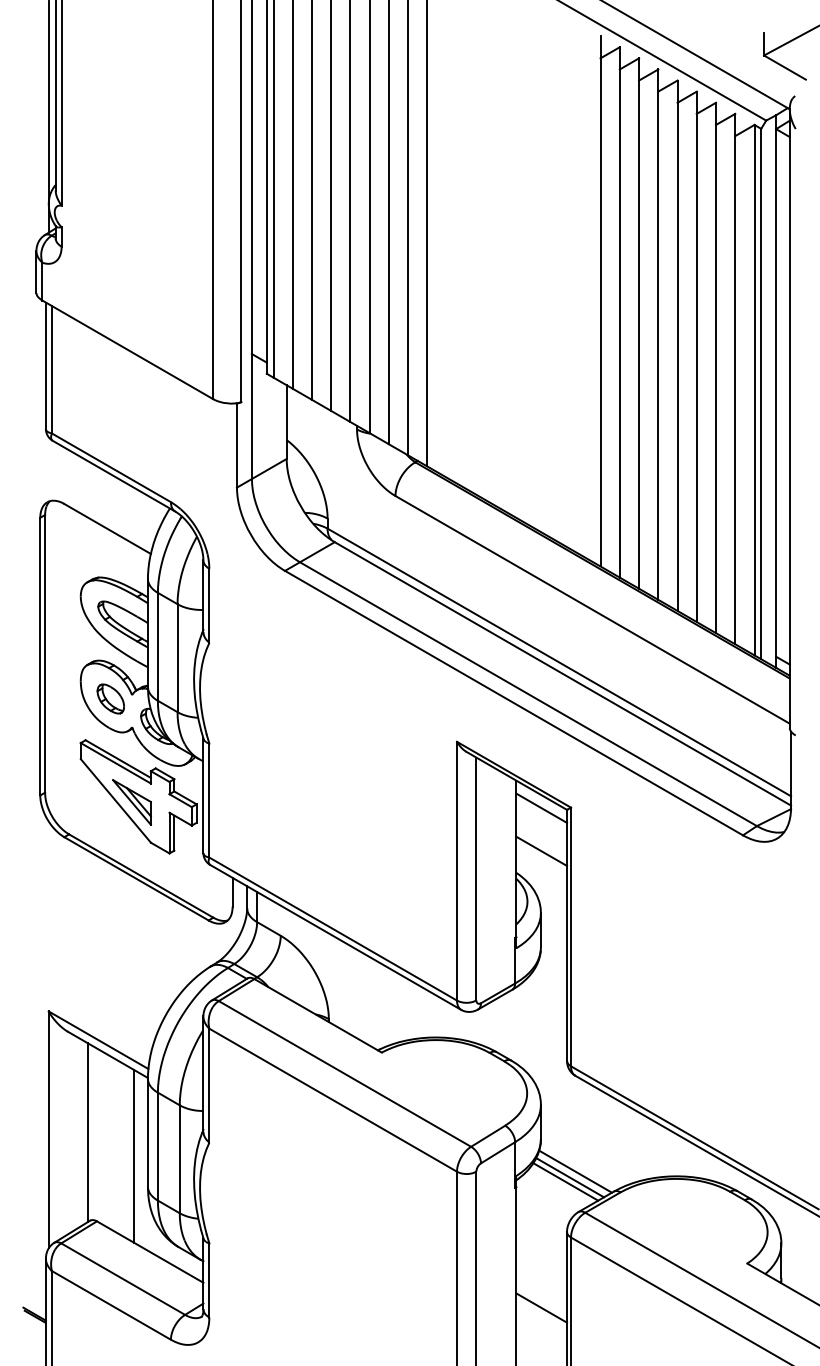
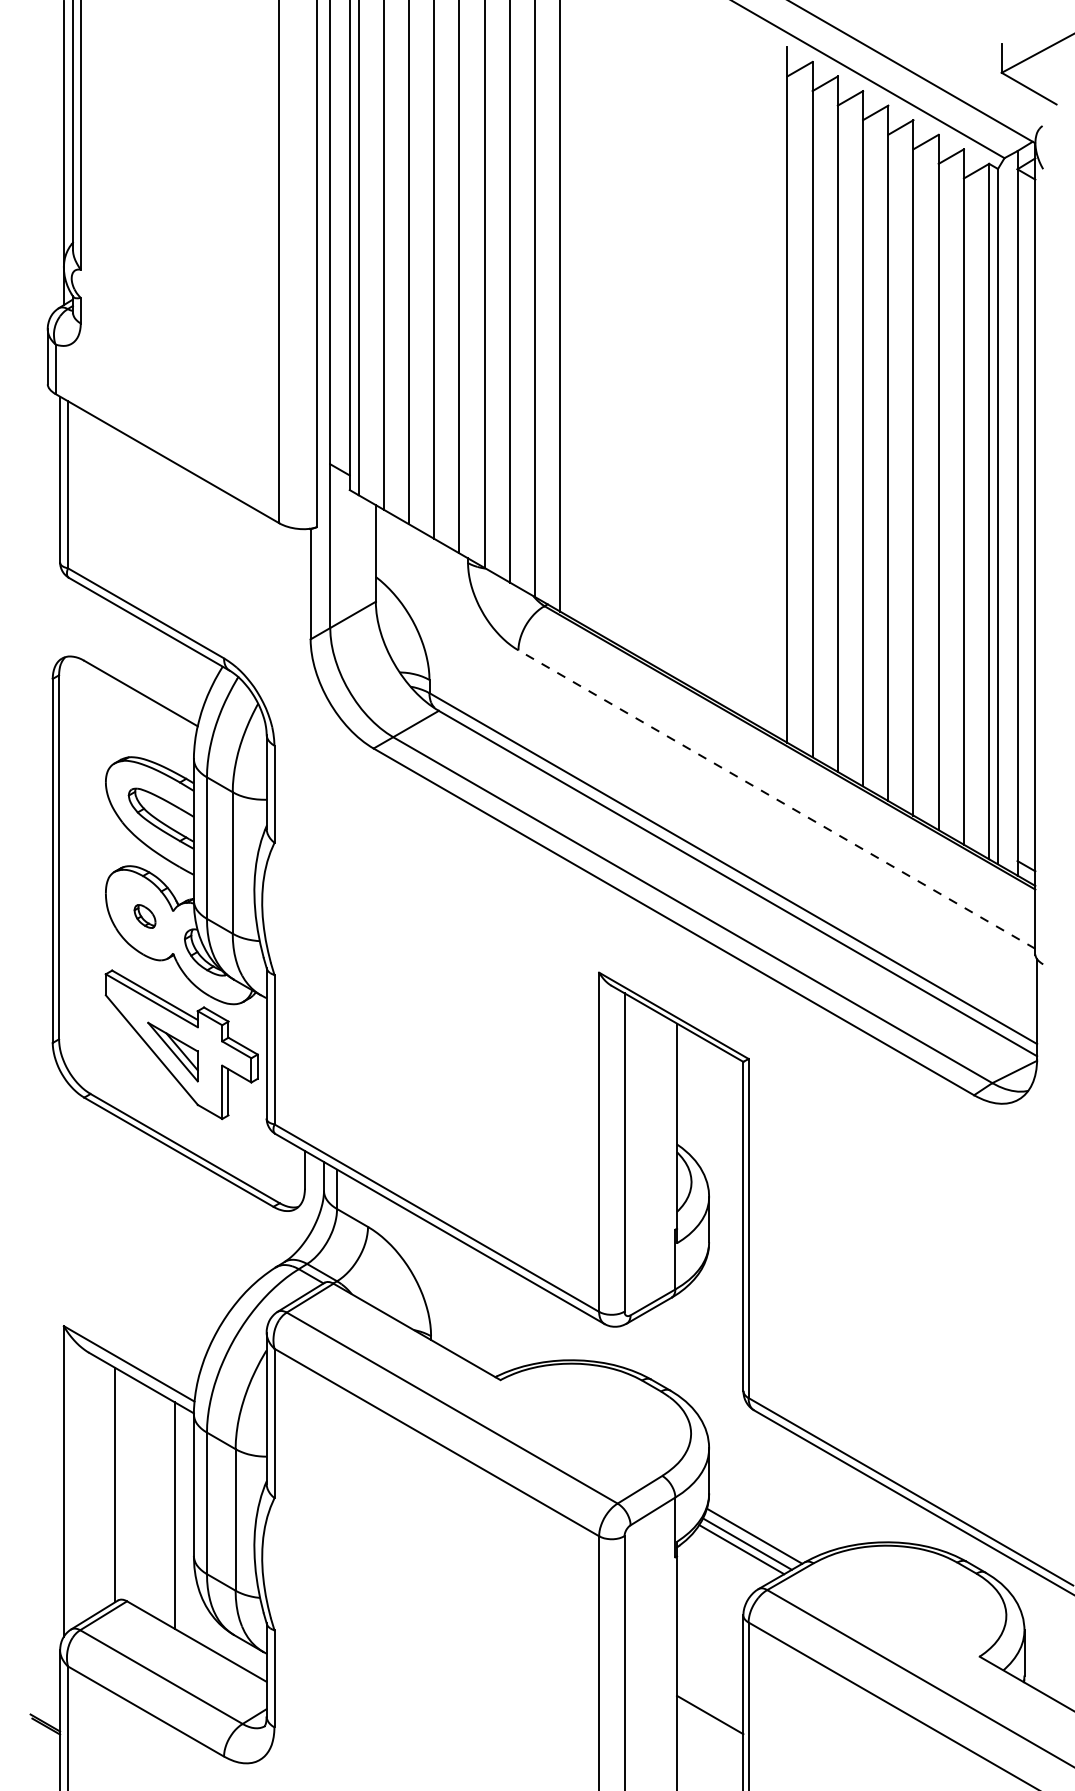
line: (592, 609) -> (776, 799), solid -> dashed
part: (110, 698) -> (144, 915), size x0.6
line: (541, 807) -> (709, 1058), removed
line: (541, 850) -> (709, 1115), removed

